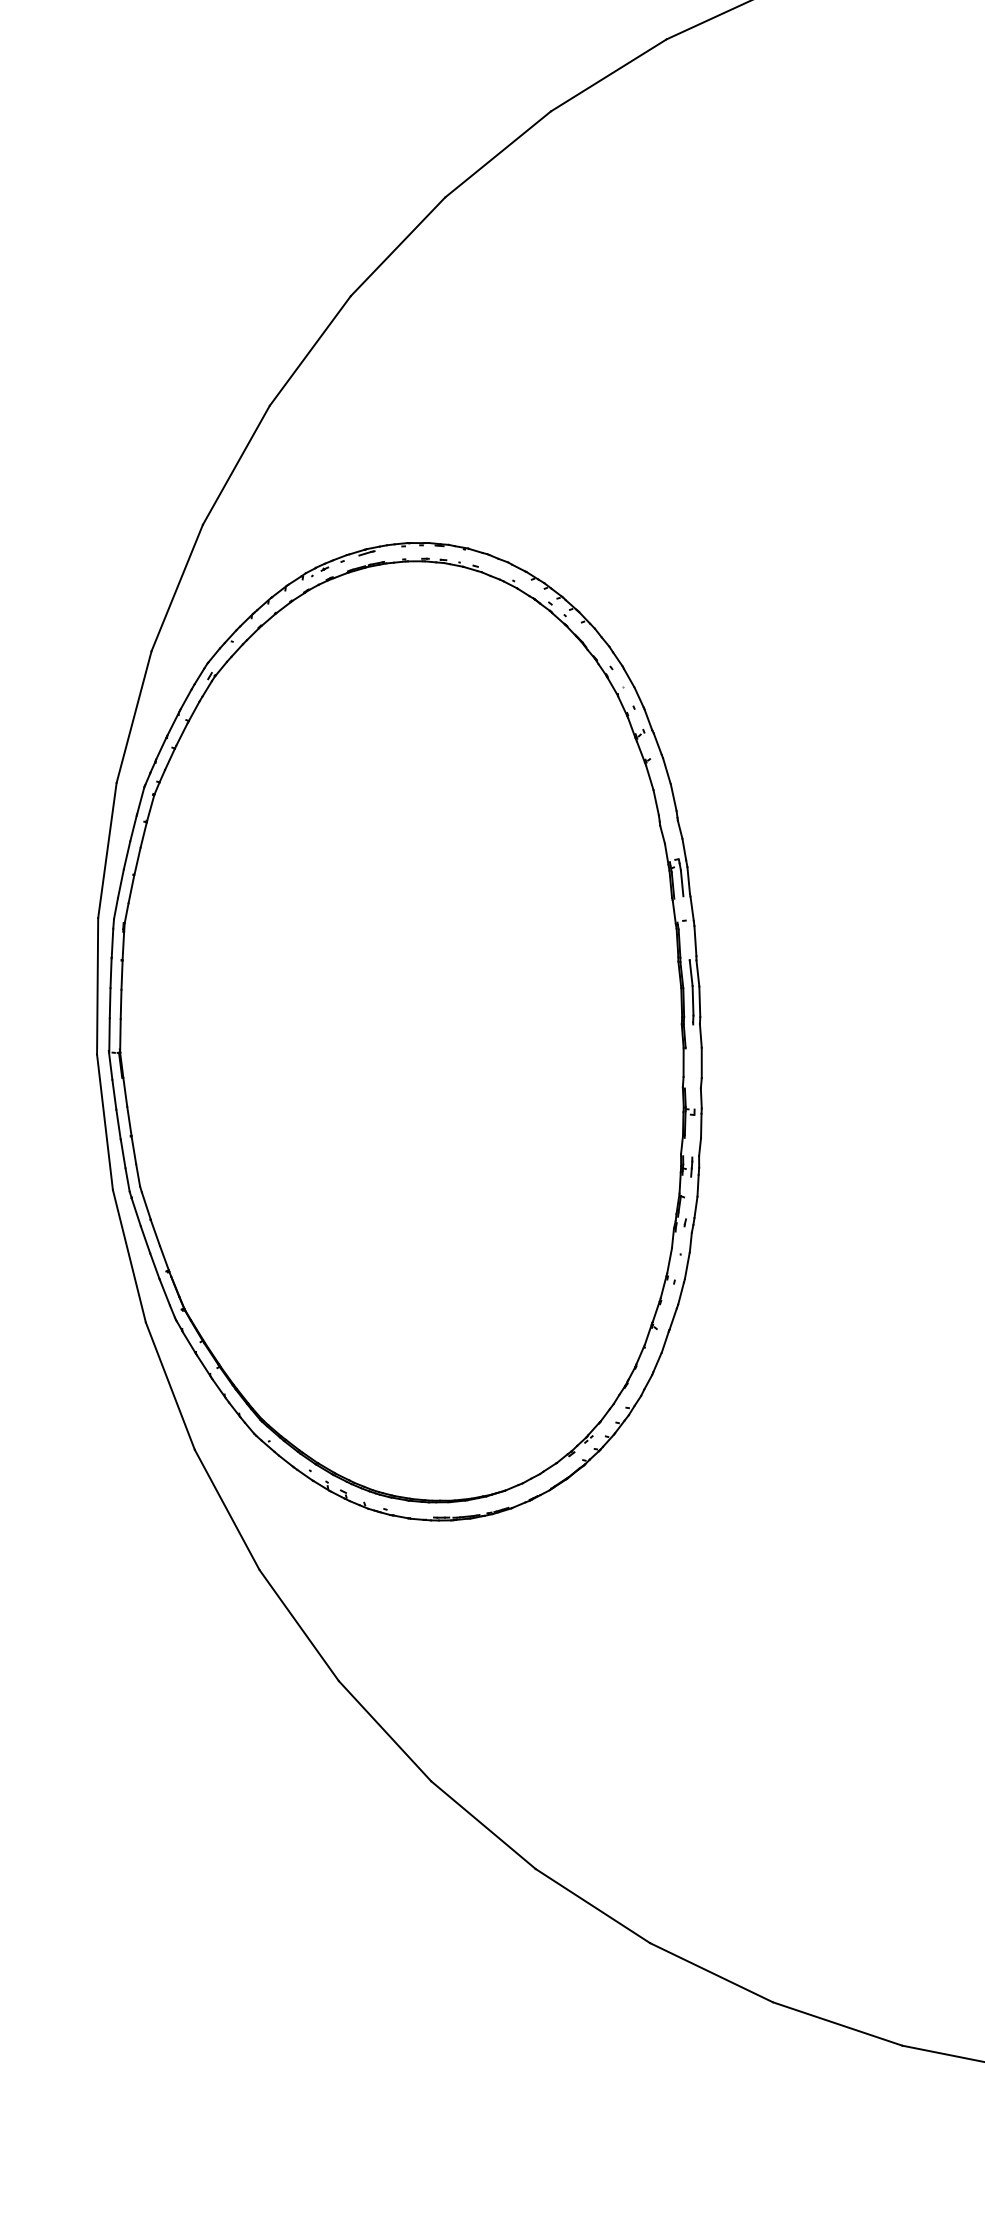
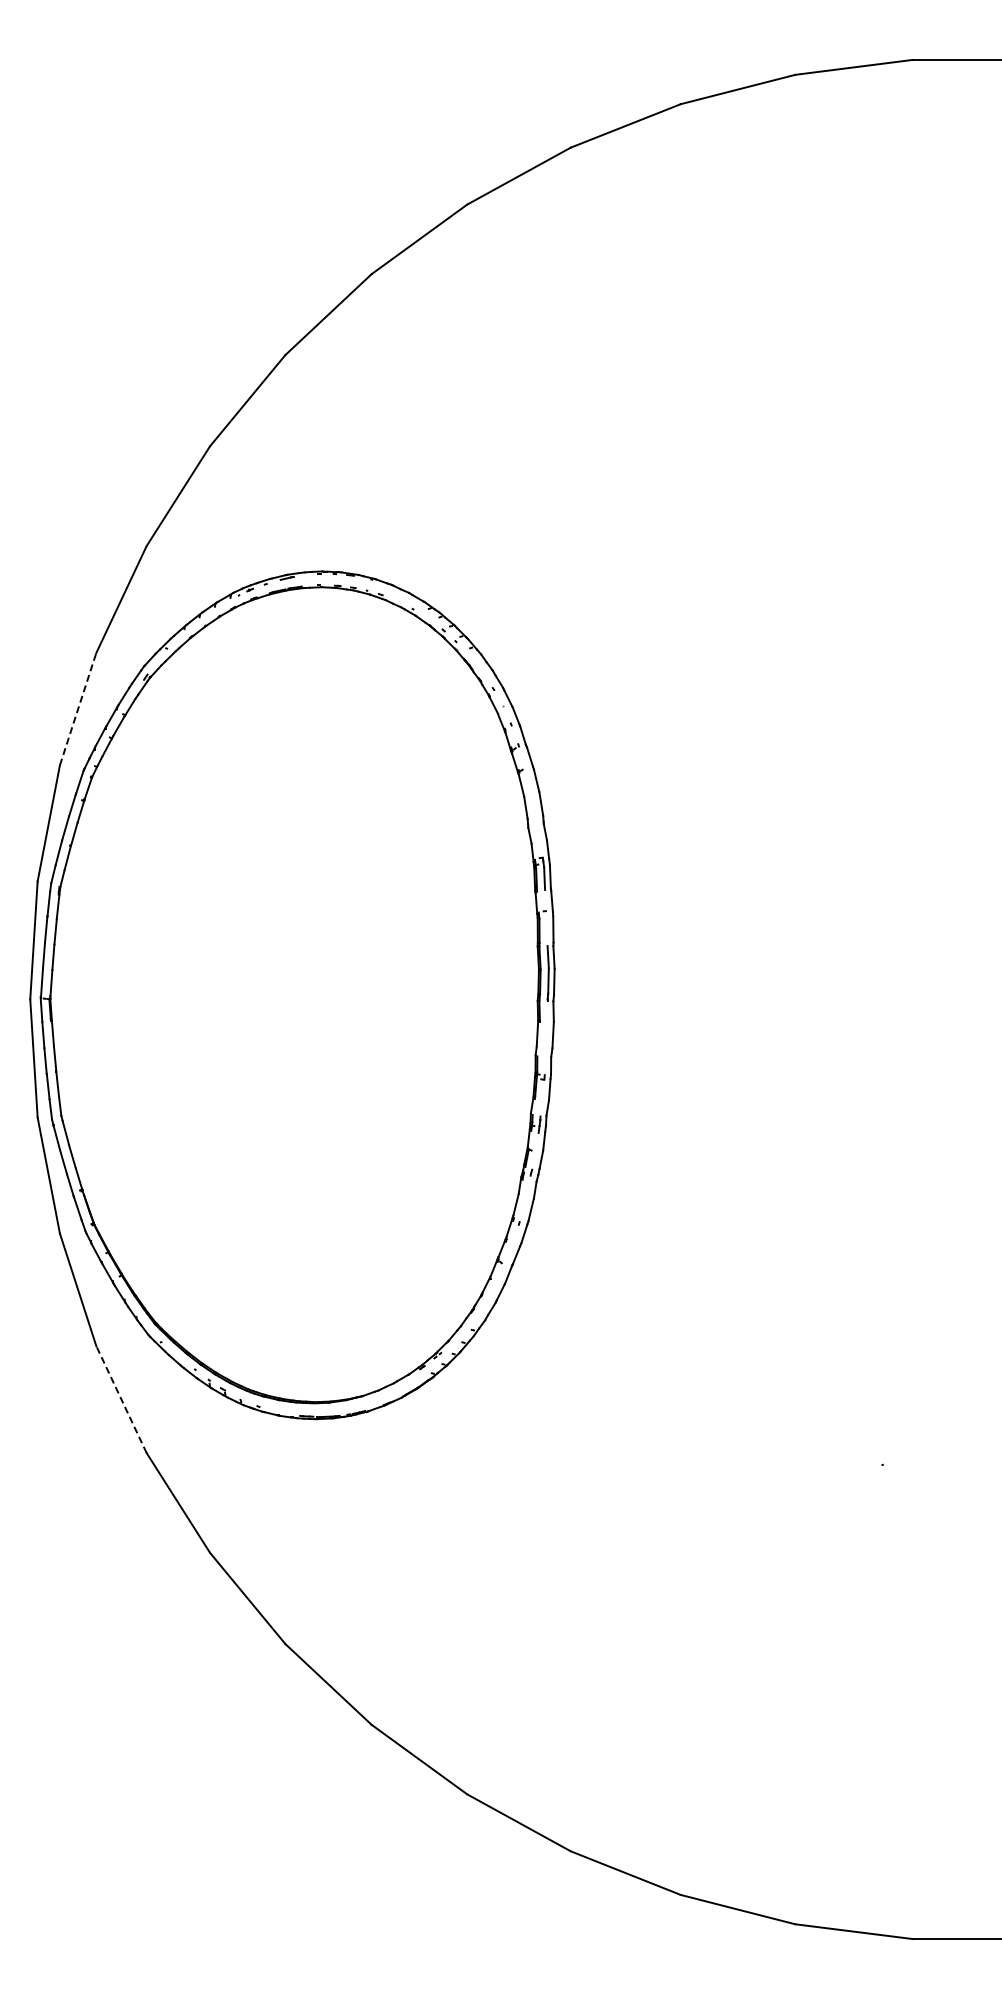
line: (134, 716) -> (78, 708), solid -> dashed
line: (227, 1509) -> (121, 1399), solid -> dashed

